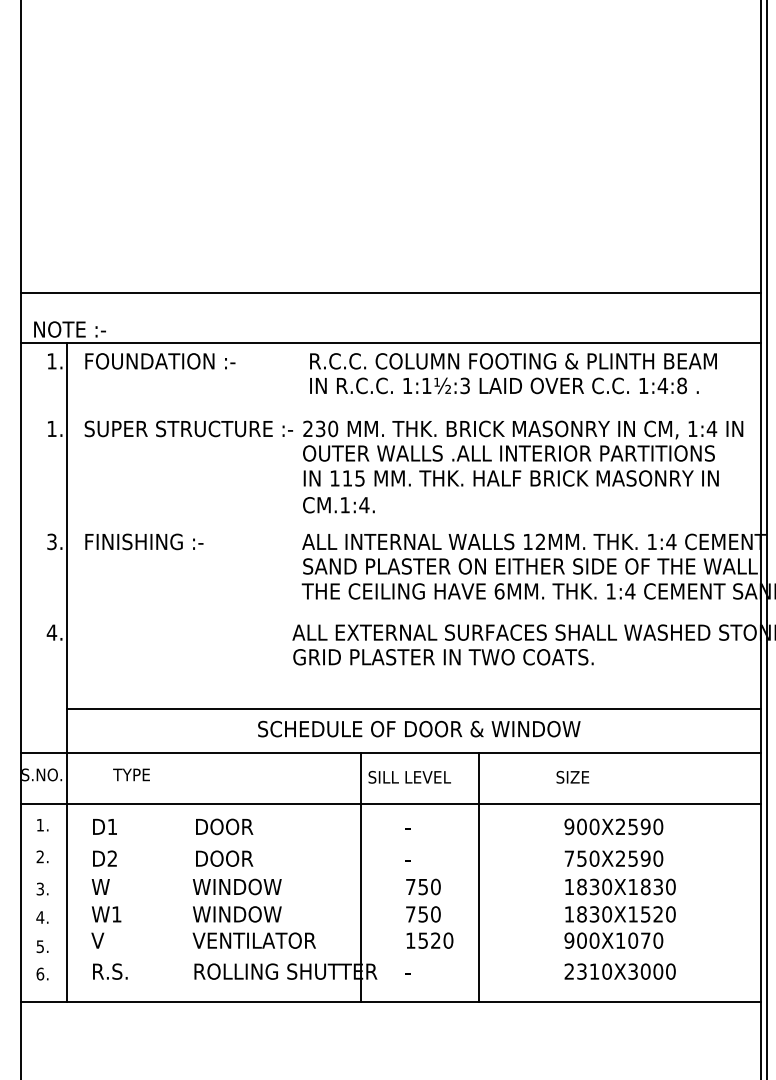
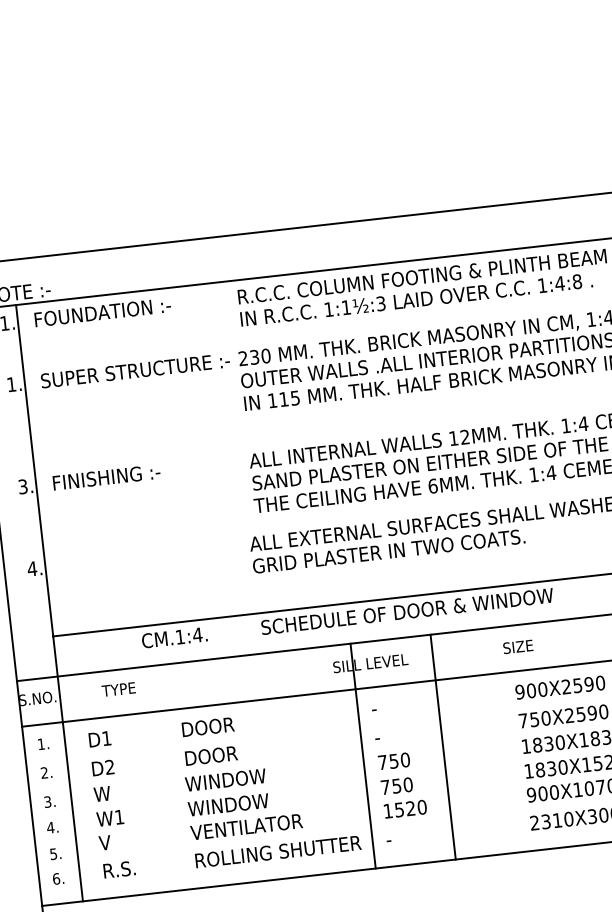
text: (338, 505) -> (174, 638), moved
text: (419, 728) -> (407, 610), moved
line: (361, 877) -> (363, 756), moved

